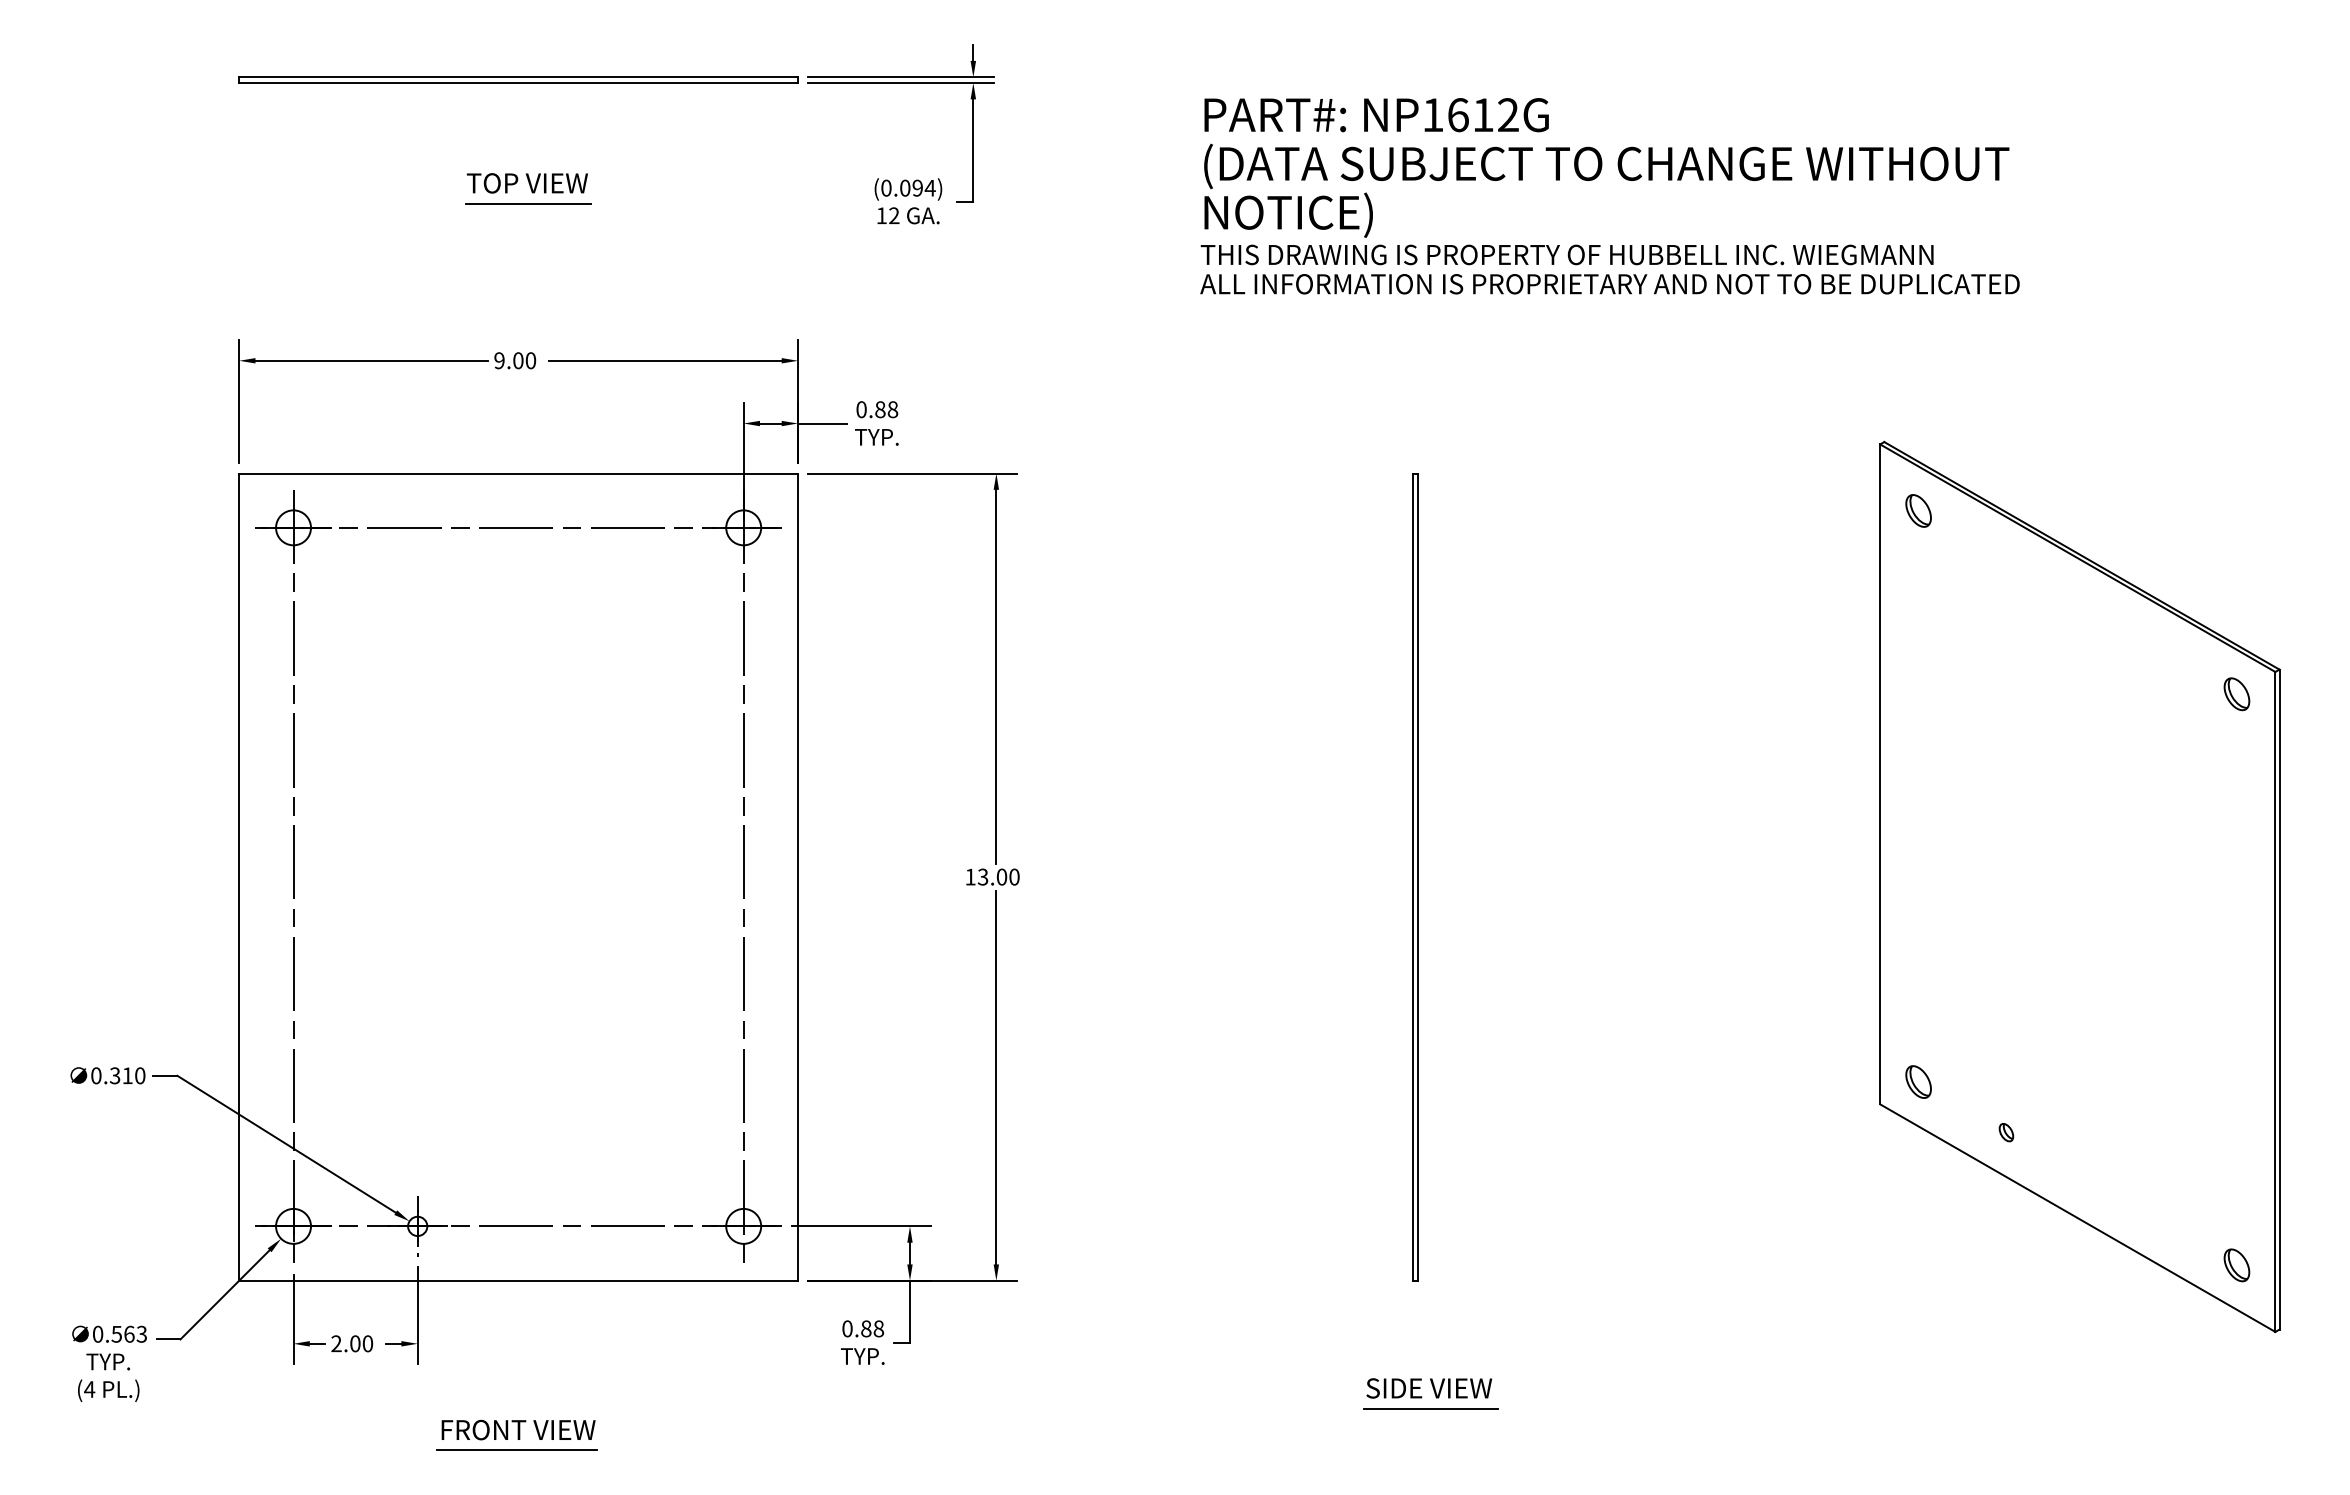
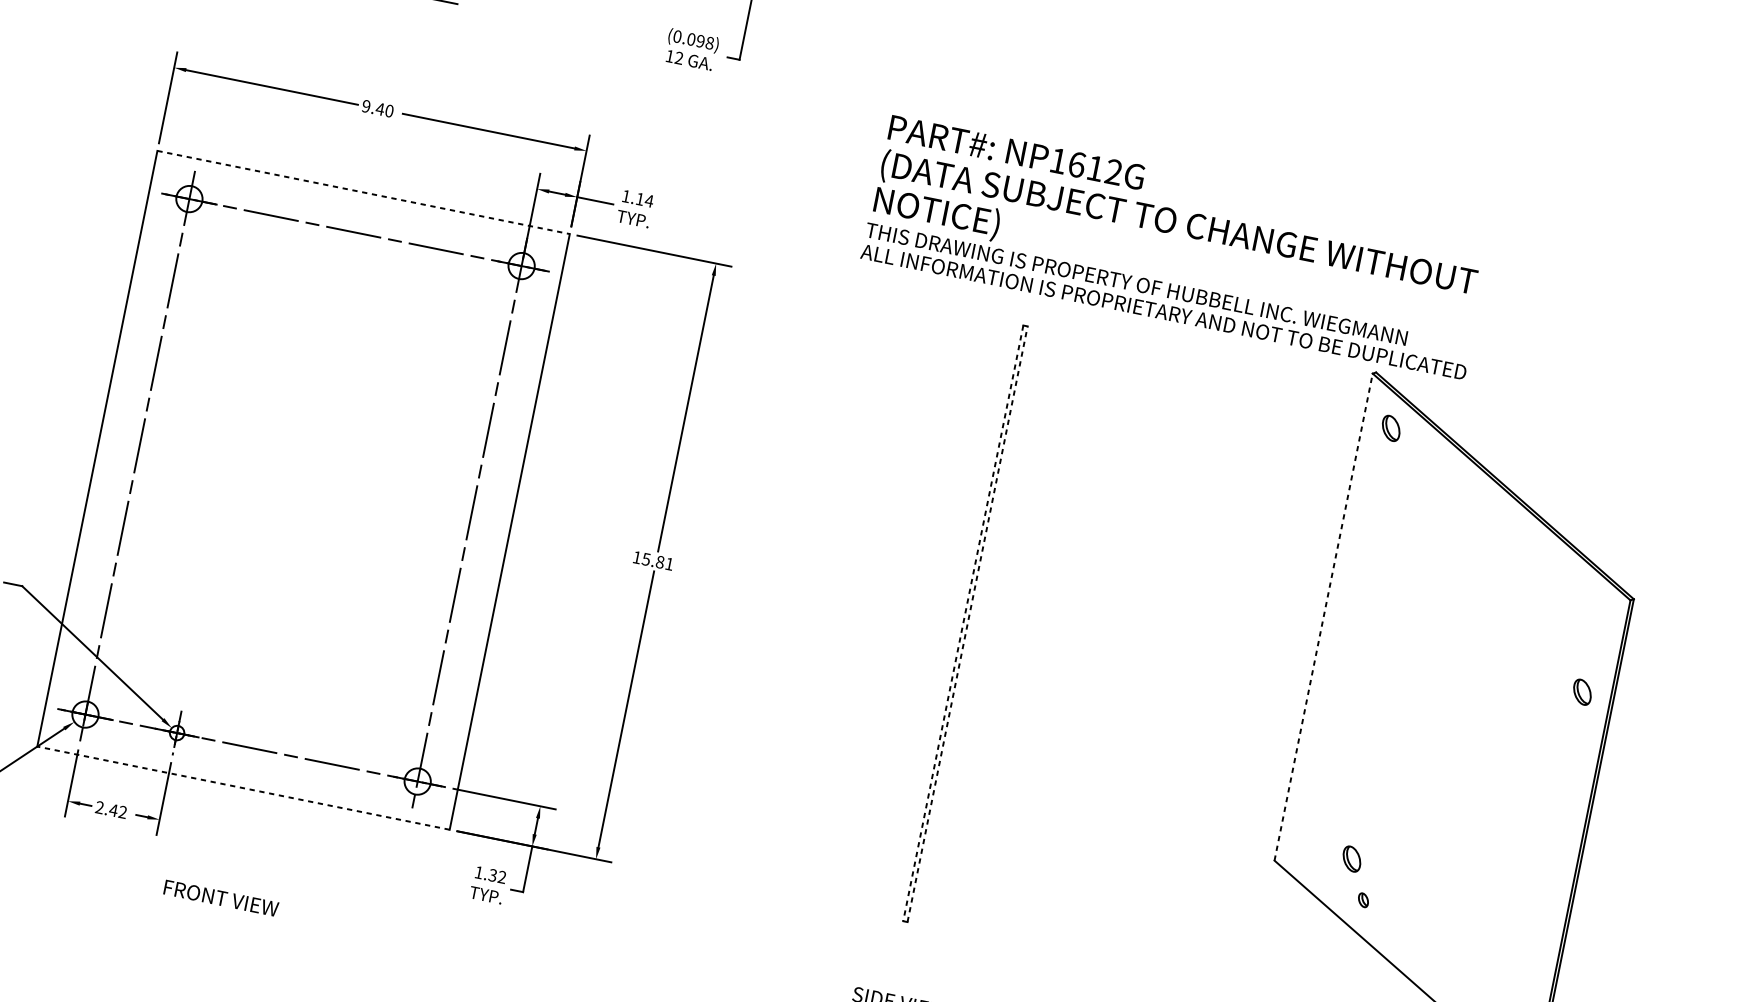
text: (929, 187) -> (709, 42), (0.094) -> (0.098)
text: (1609, 196) -> (1176, 247), moved
text: (517, 360) -> (379, 108), 9.00 -> 9.40
text: (877, 409) -> (637, 198), 0.88 -> 1.14
line: (519, 473) -> (364, 192), solid -> dashed
part: (2236, 694) -> (1582, 692), moved
line: (1880, 774) -> (1323, 617), solid -> dashed
text: (998, 876) -> (657, 561), 13.00 -> 15.81
line: (1412, 877) -> (963, 623), solid -> dashed
line: (1418, 877) -> (967, 624), solid -> dashed
part: (1918, 1081) -> (1351, 858), moved
line: (518, 1280) -> (243, 787), solid -> dashed
text: (863, 1328) -> (490, 874), 0.88 -> 1.32
text: (361, 1343) -> (118, 811), 2.00 -> 2.42
line: (516, 1450) -> (216, 913), removed

